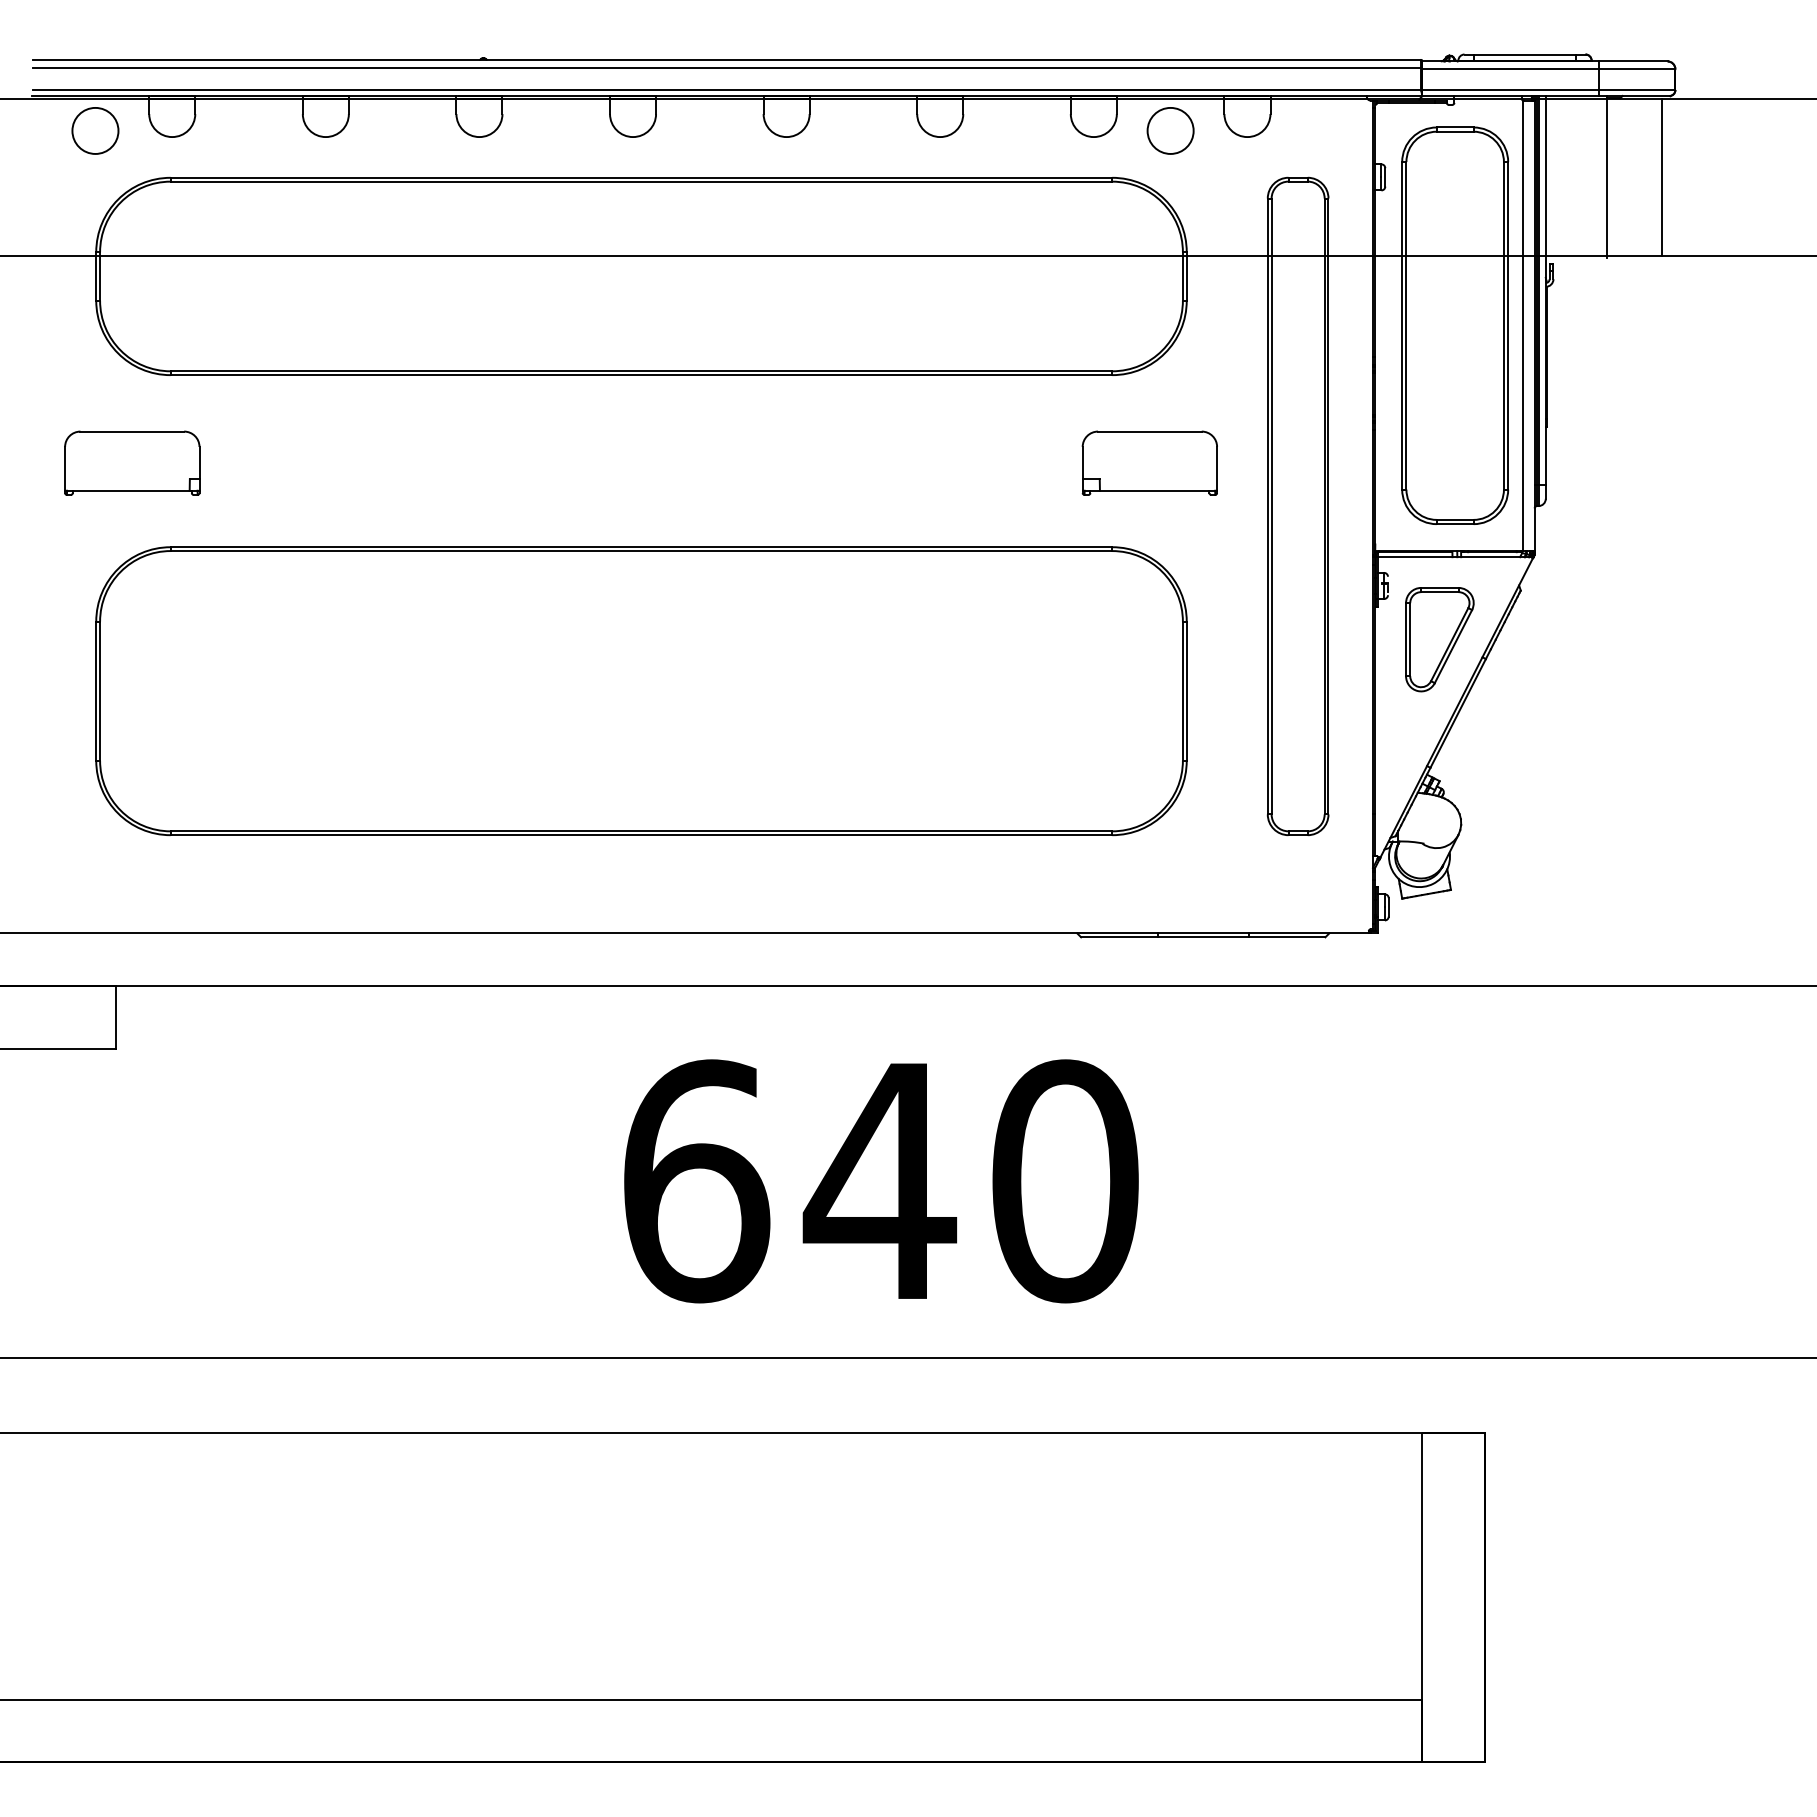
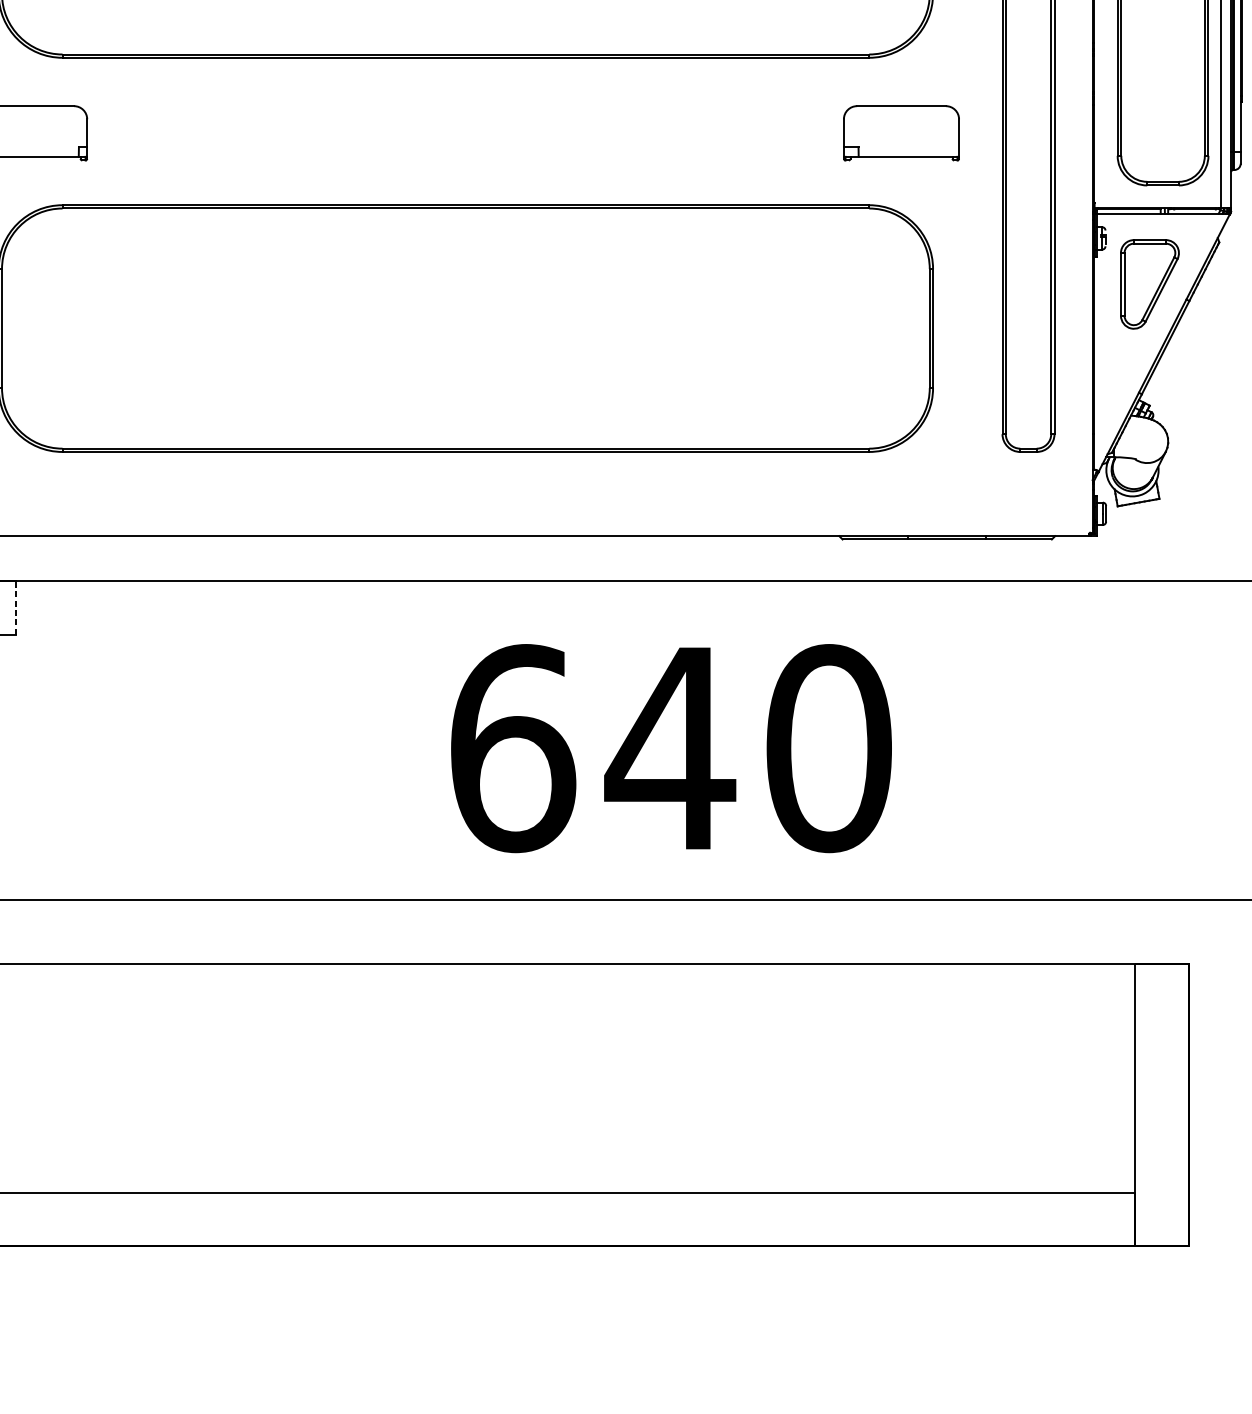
line: (116, 1016) -> (16, 607), solid -> dashed

